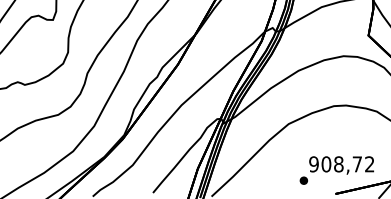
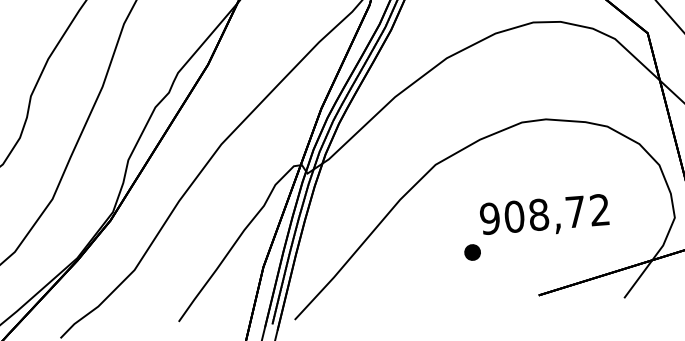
text: (336, 170) -> (535, 227), moved

